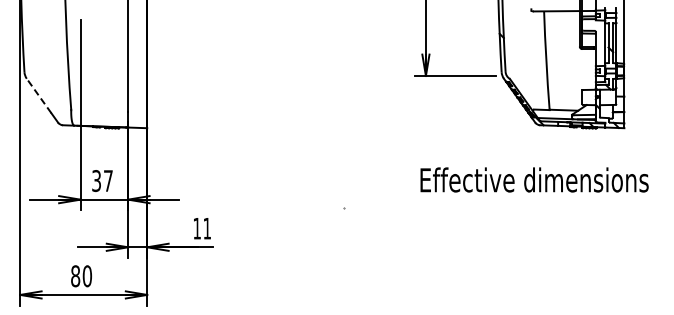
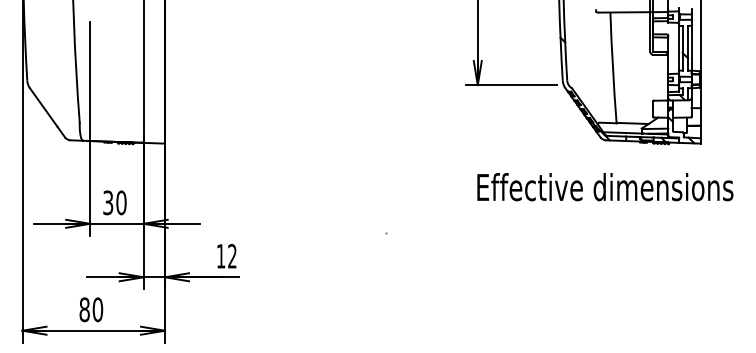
line: (38, 95) -> (43, 106), dashed -> solid
text: (534, 179) -> (605, 186), moved
text: (108, 181) -> (121, 203), 37 -> 30
text: (206, 228) -> (231, 256), 11 -> 12

